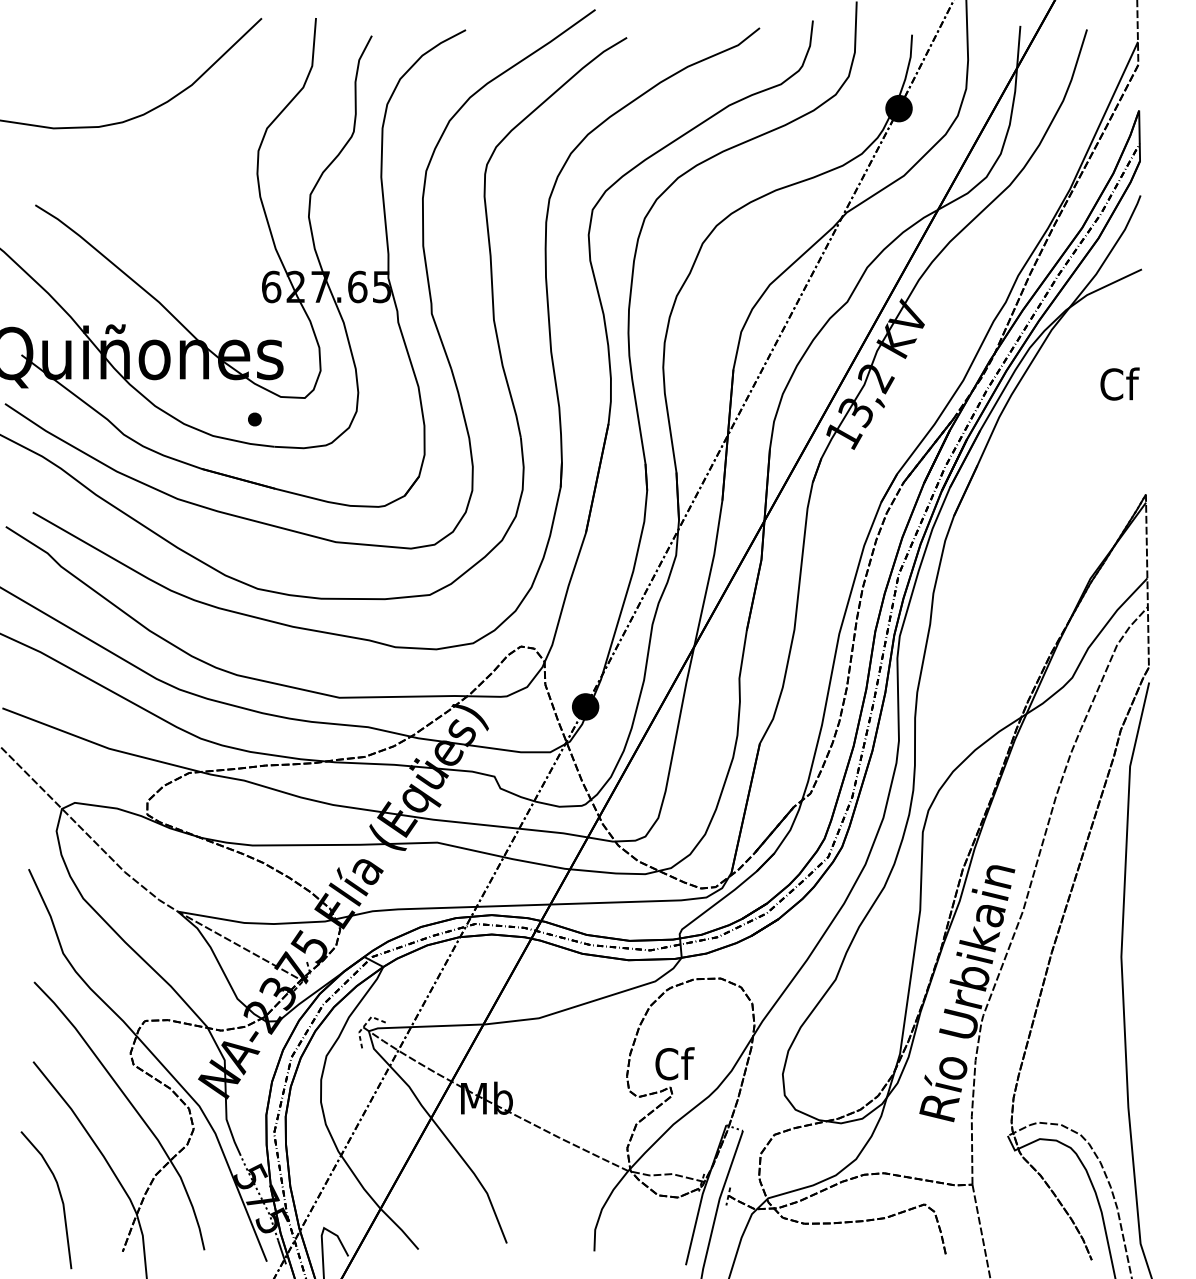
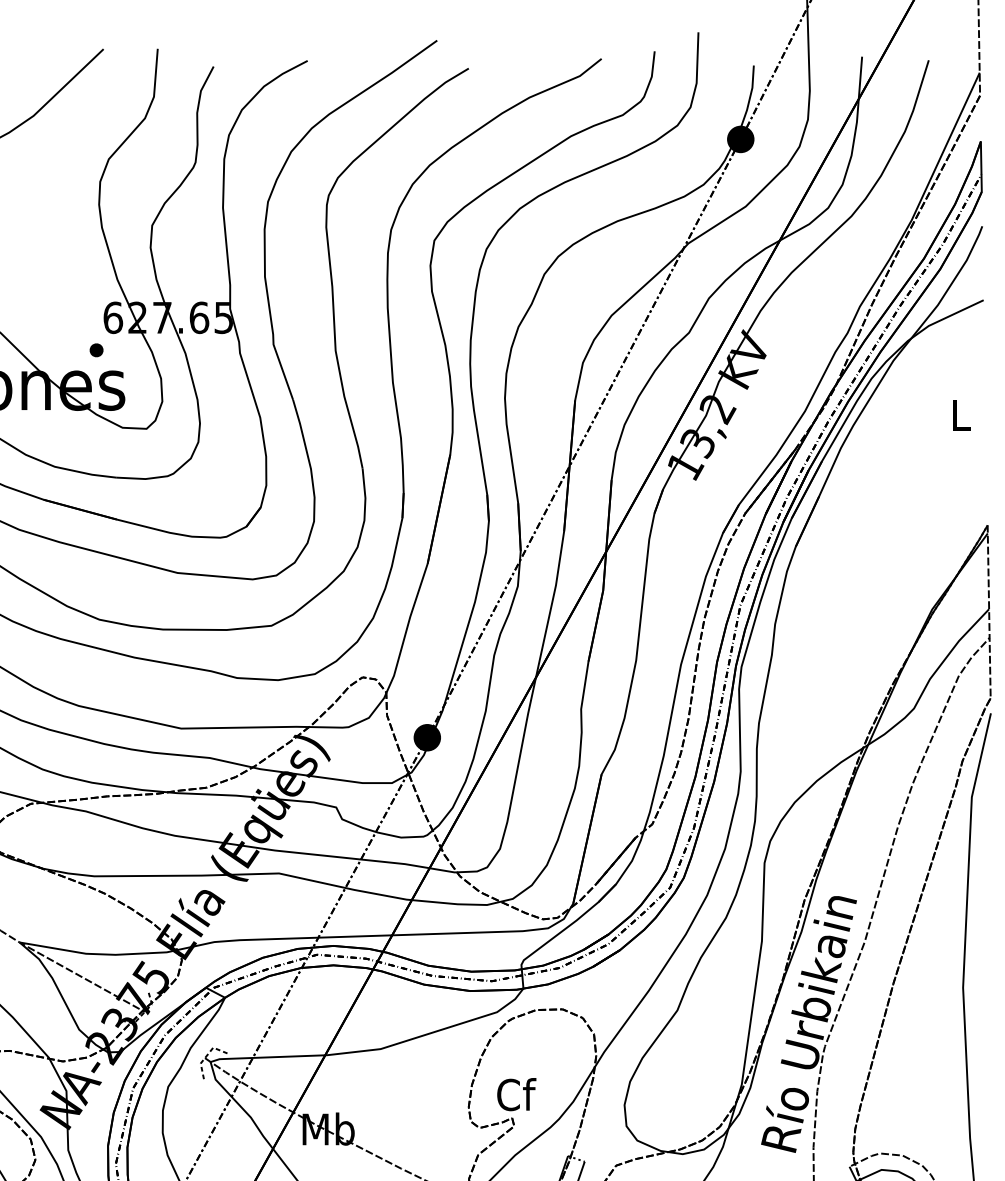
text: (1119, 383) -> (961, 414), Cf -> L
part: (254, 419) -> (96, 350), moved

